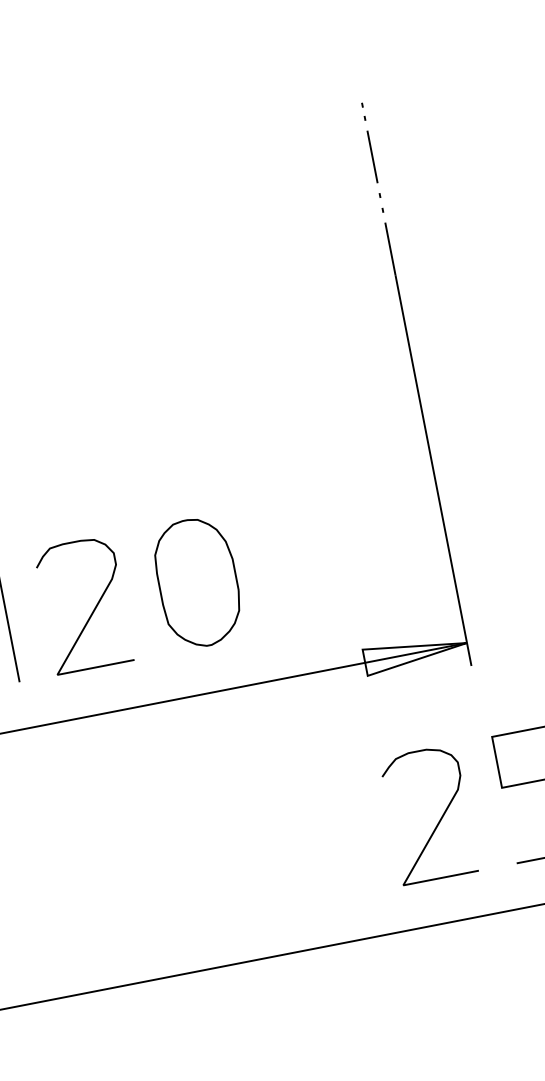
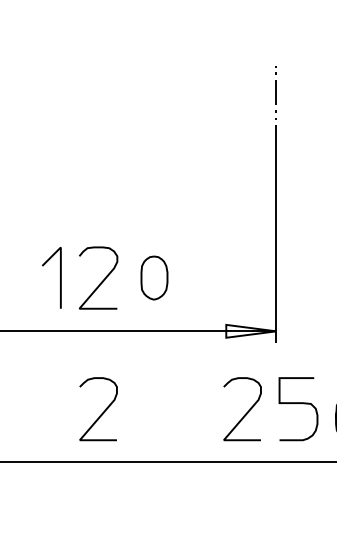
part: (197, 581) -> (154, 277), size x0.7
curve: (145, 876) -> (102, 412), added

